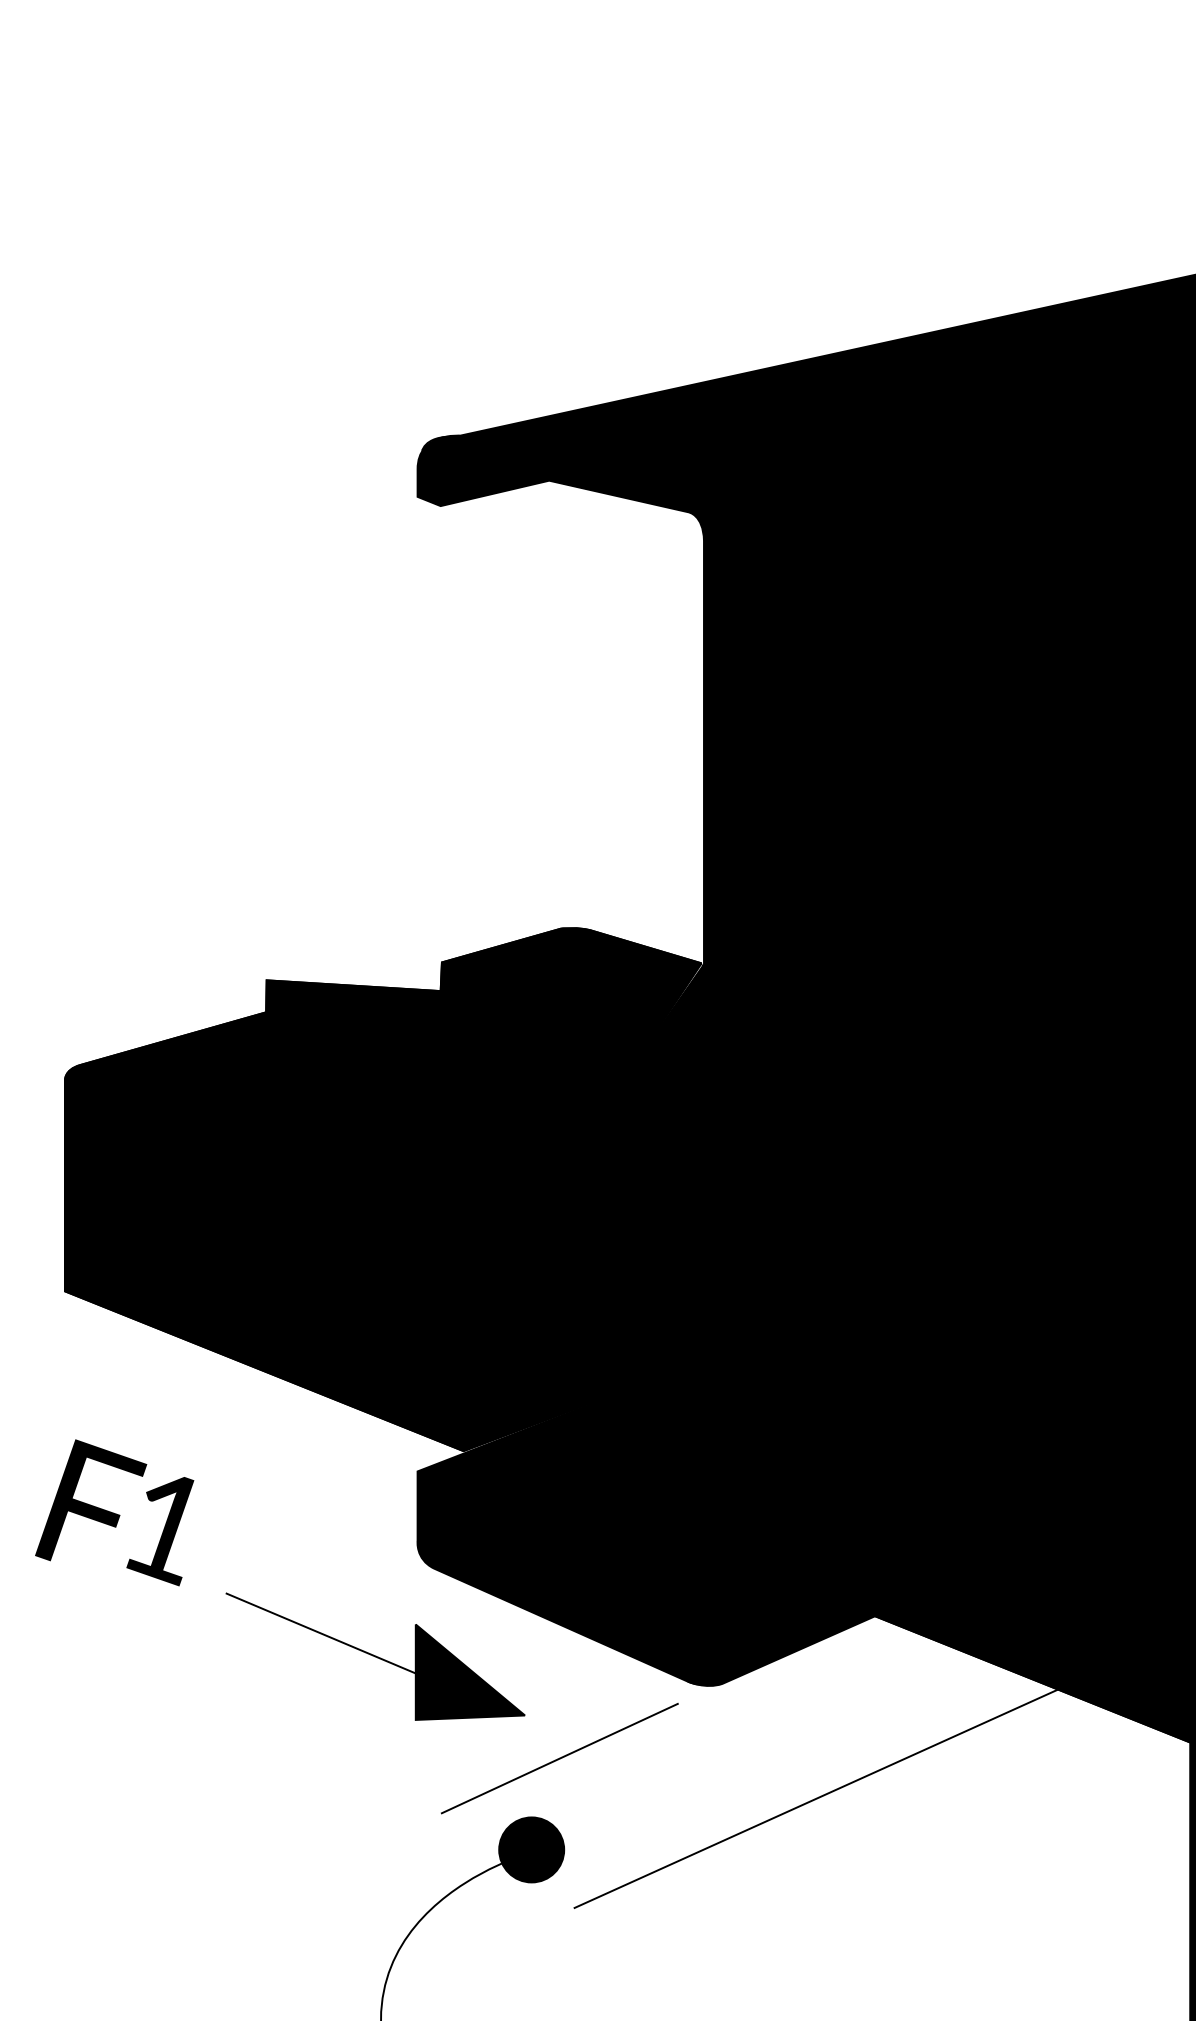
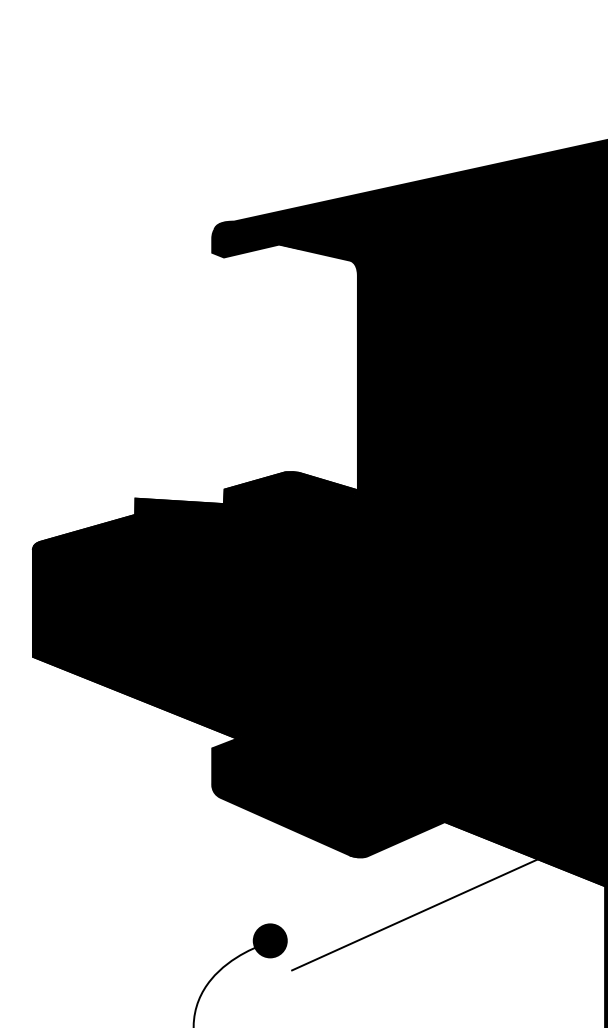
part: (264, 1607) -> (134, 817), removed
line: (559, 1758) -> (284, 894), removed

